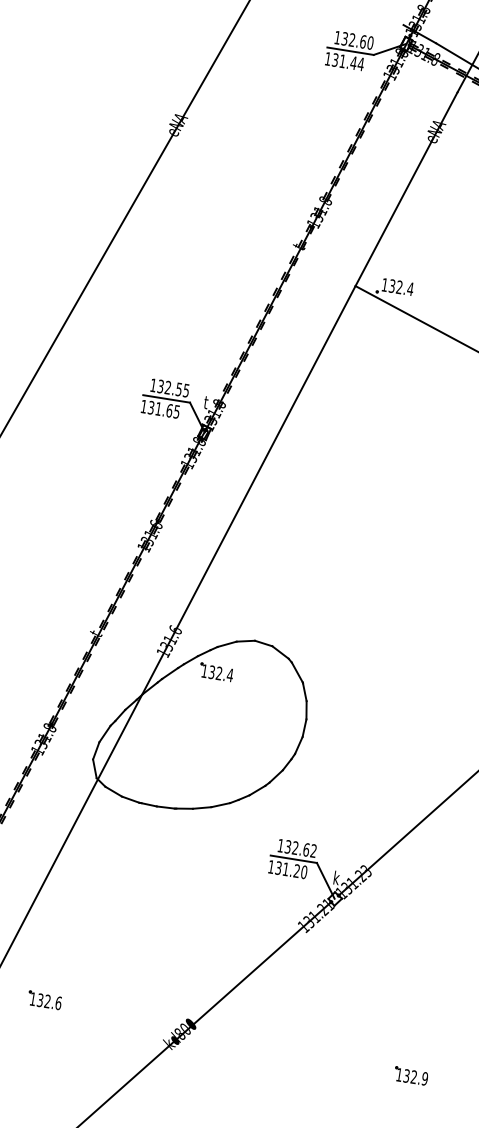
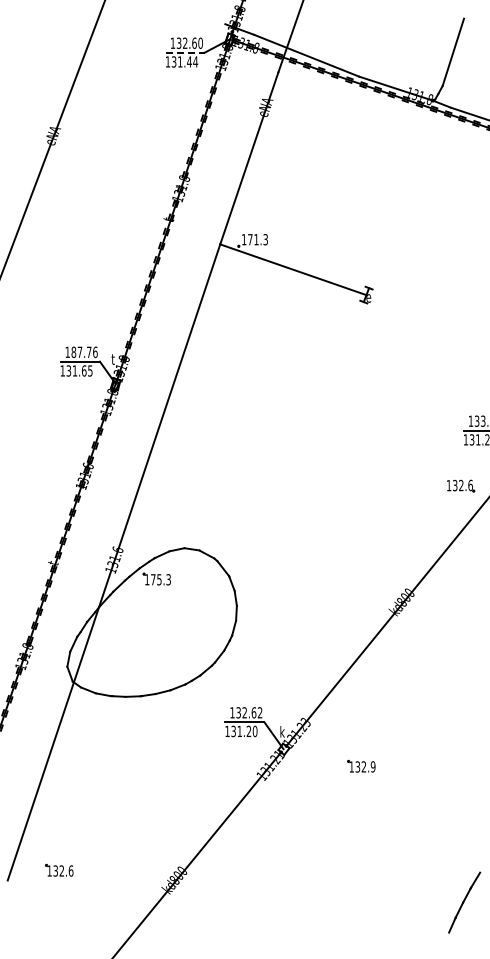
line: (350, 51) -> (185, 52), solid -> dashed
text: (401, 287) -> (258, 239), 132.4 -> 171.3
text: (173, 388) -> (84, 352), 132.55 -> 187.76
text: (221, 673) -> (161, 579), 132.4 -> 175.3
part: (411, 1075) -> (361, 765), moved

